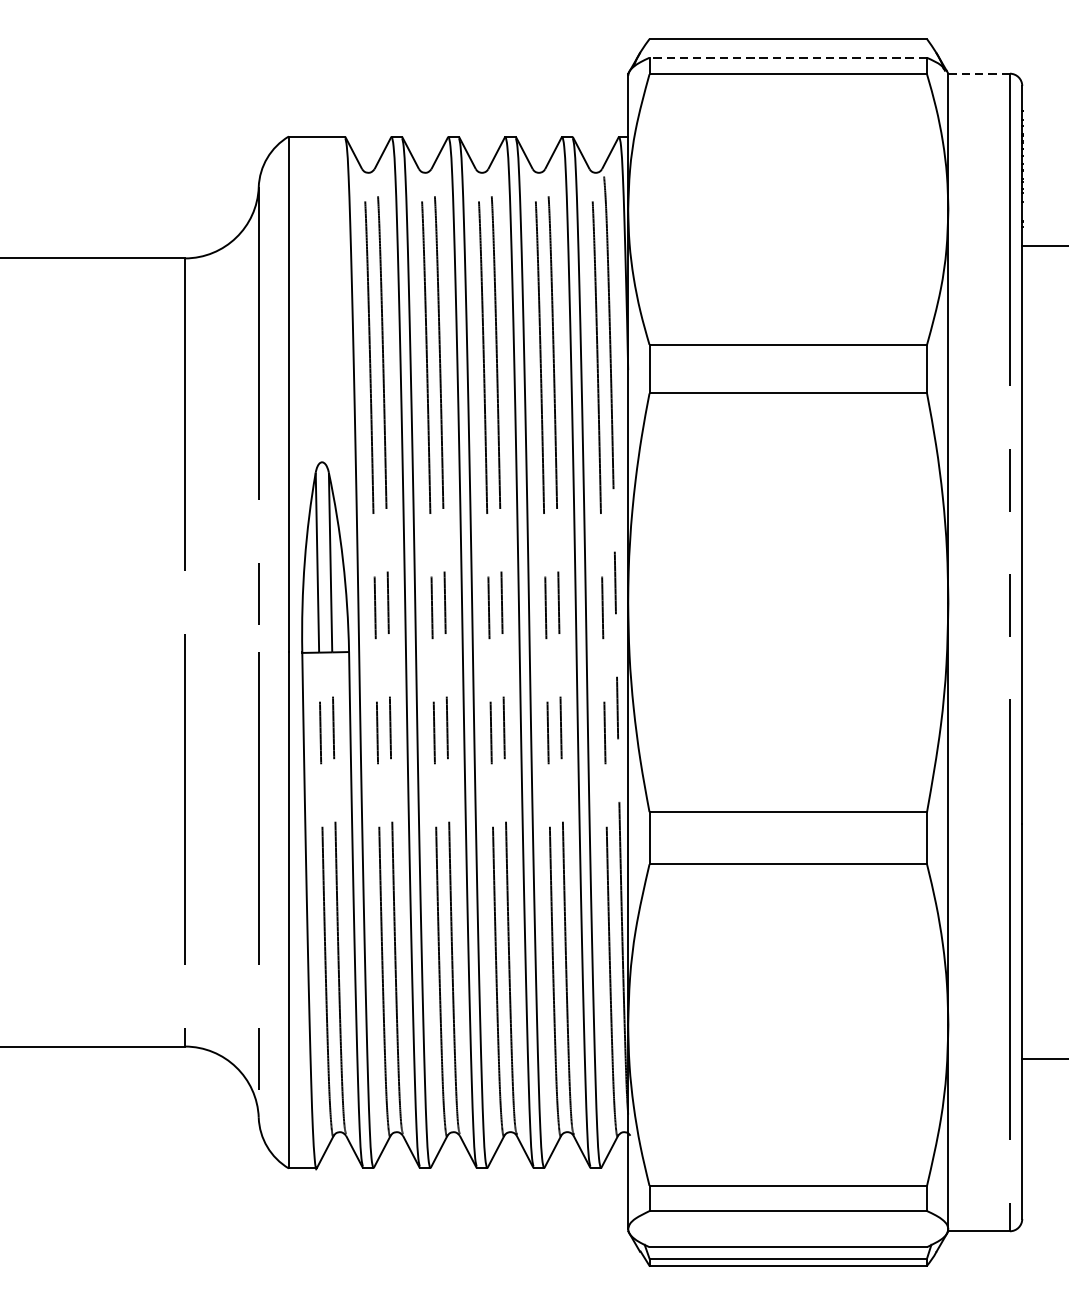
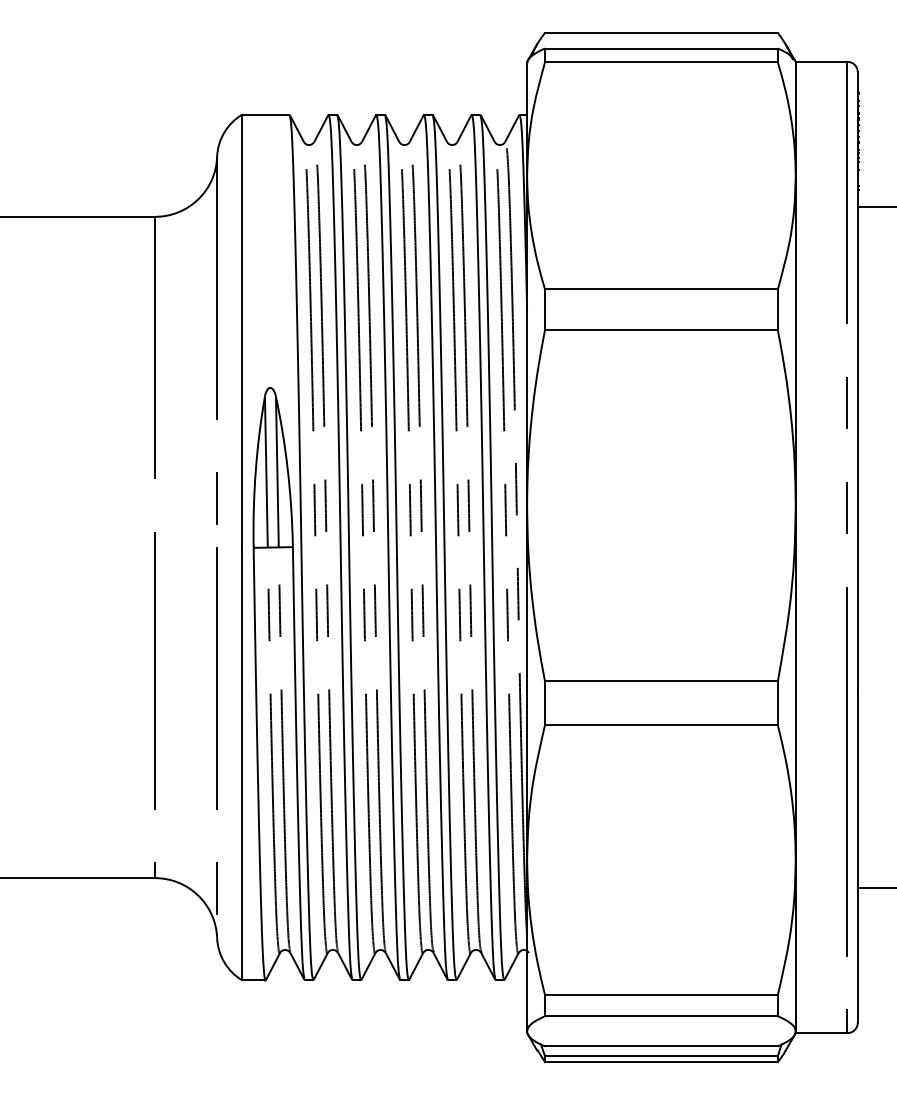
line: (787, 57) -> (660, 48), dashed -> solid
line: (979, 73) -> (821, 61), dashed -> solid

